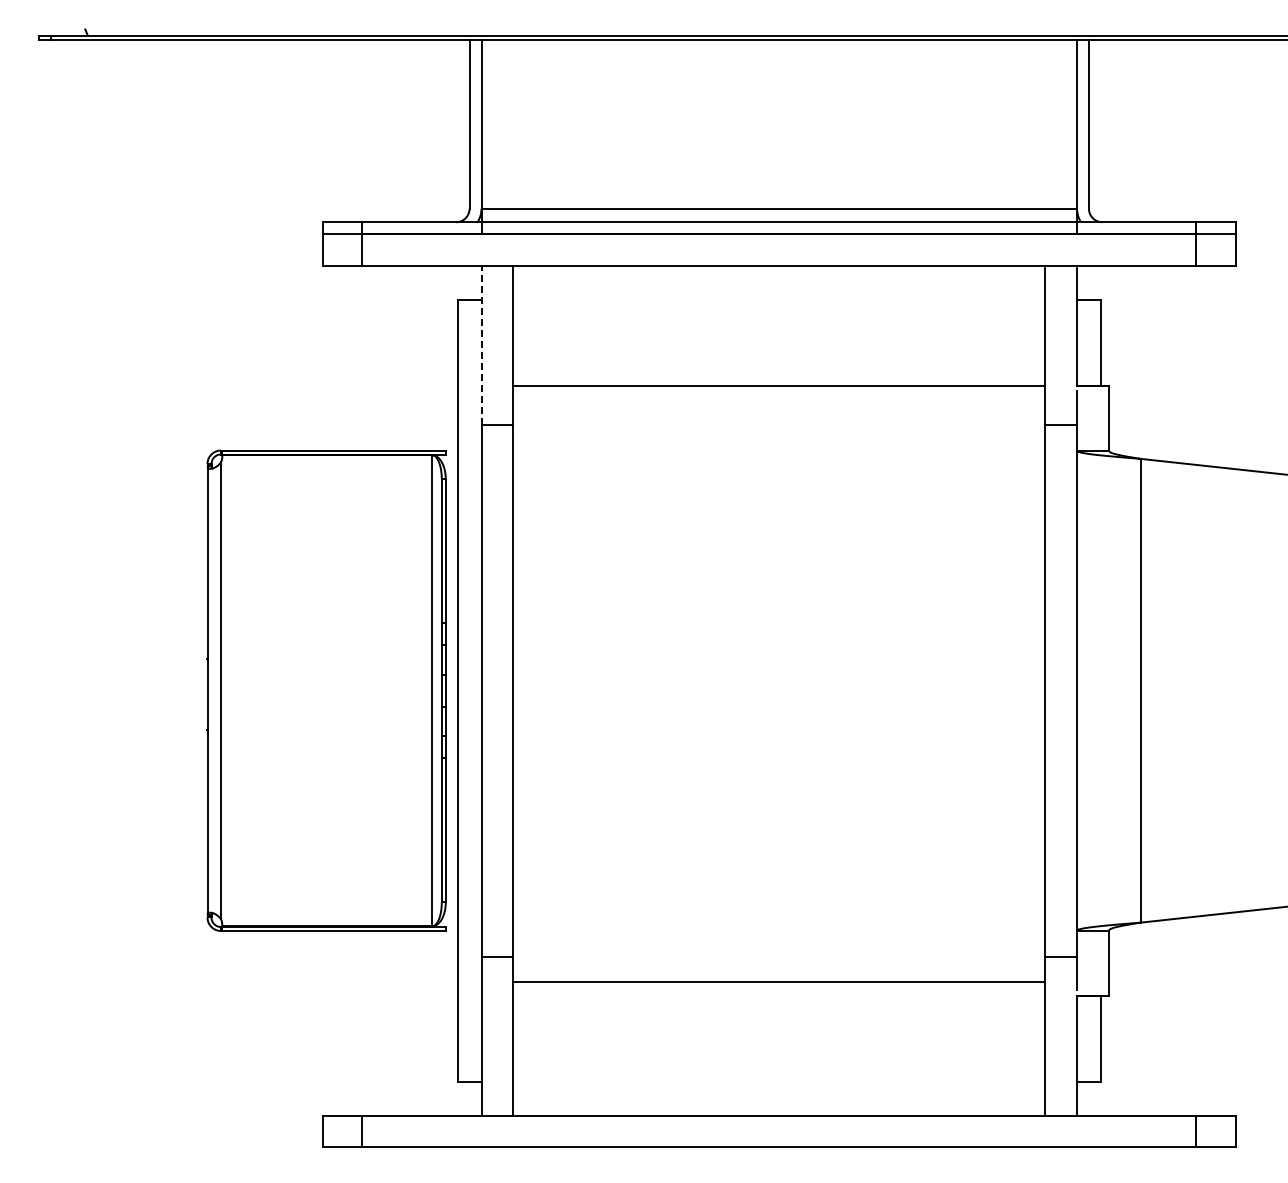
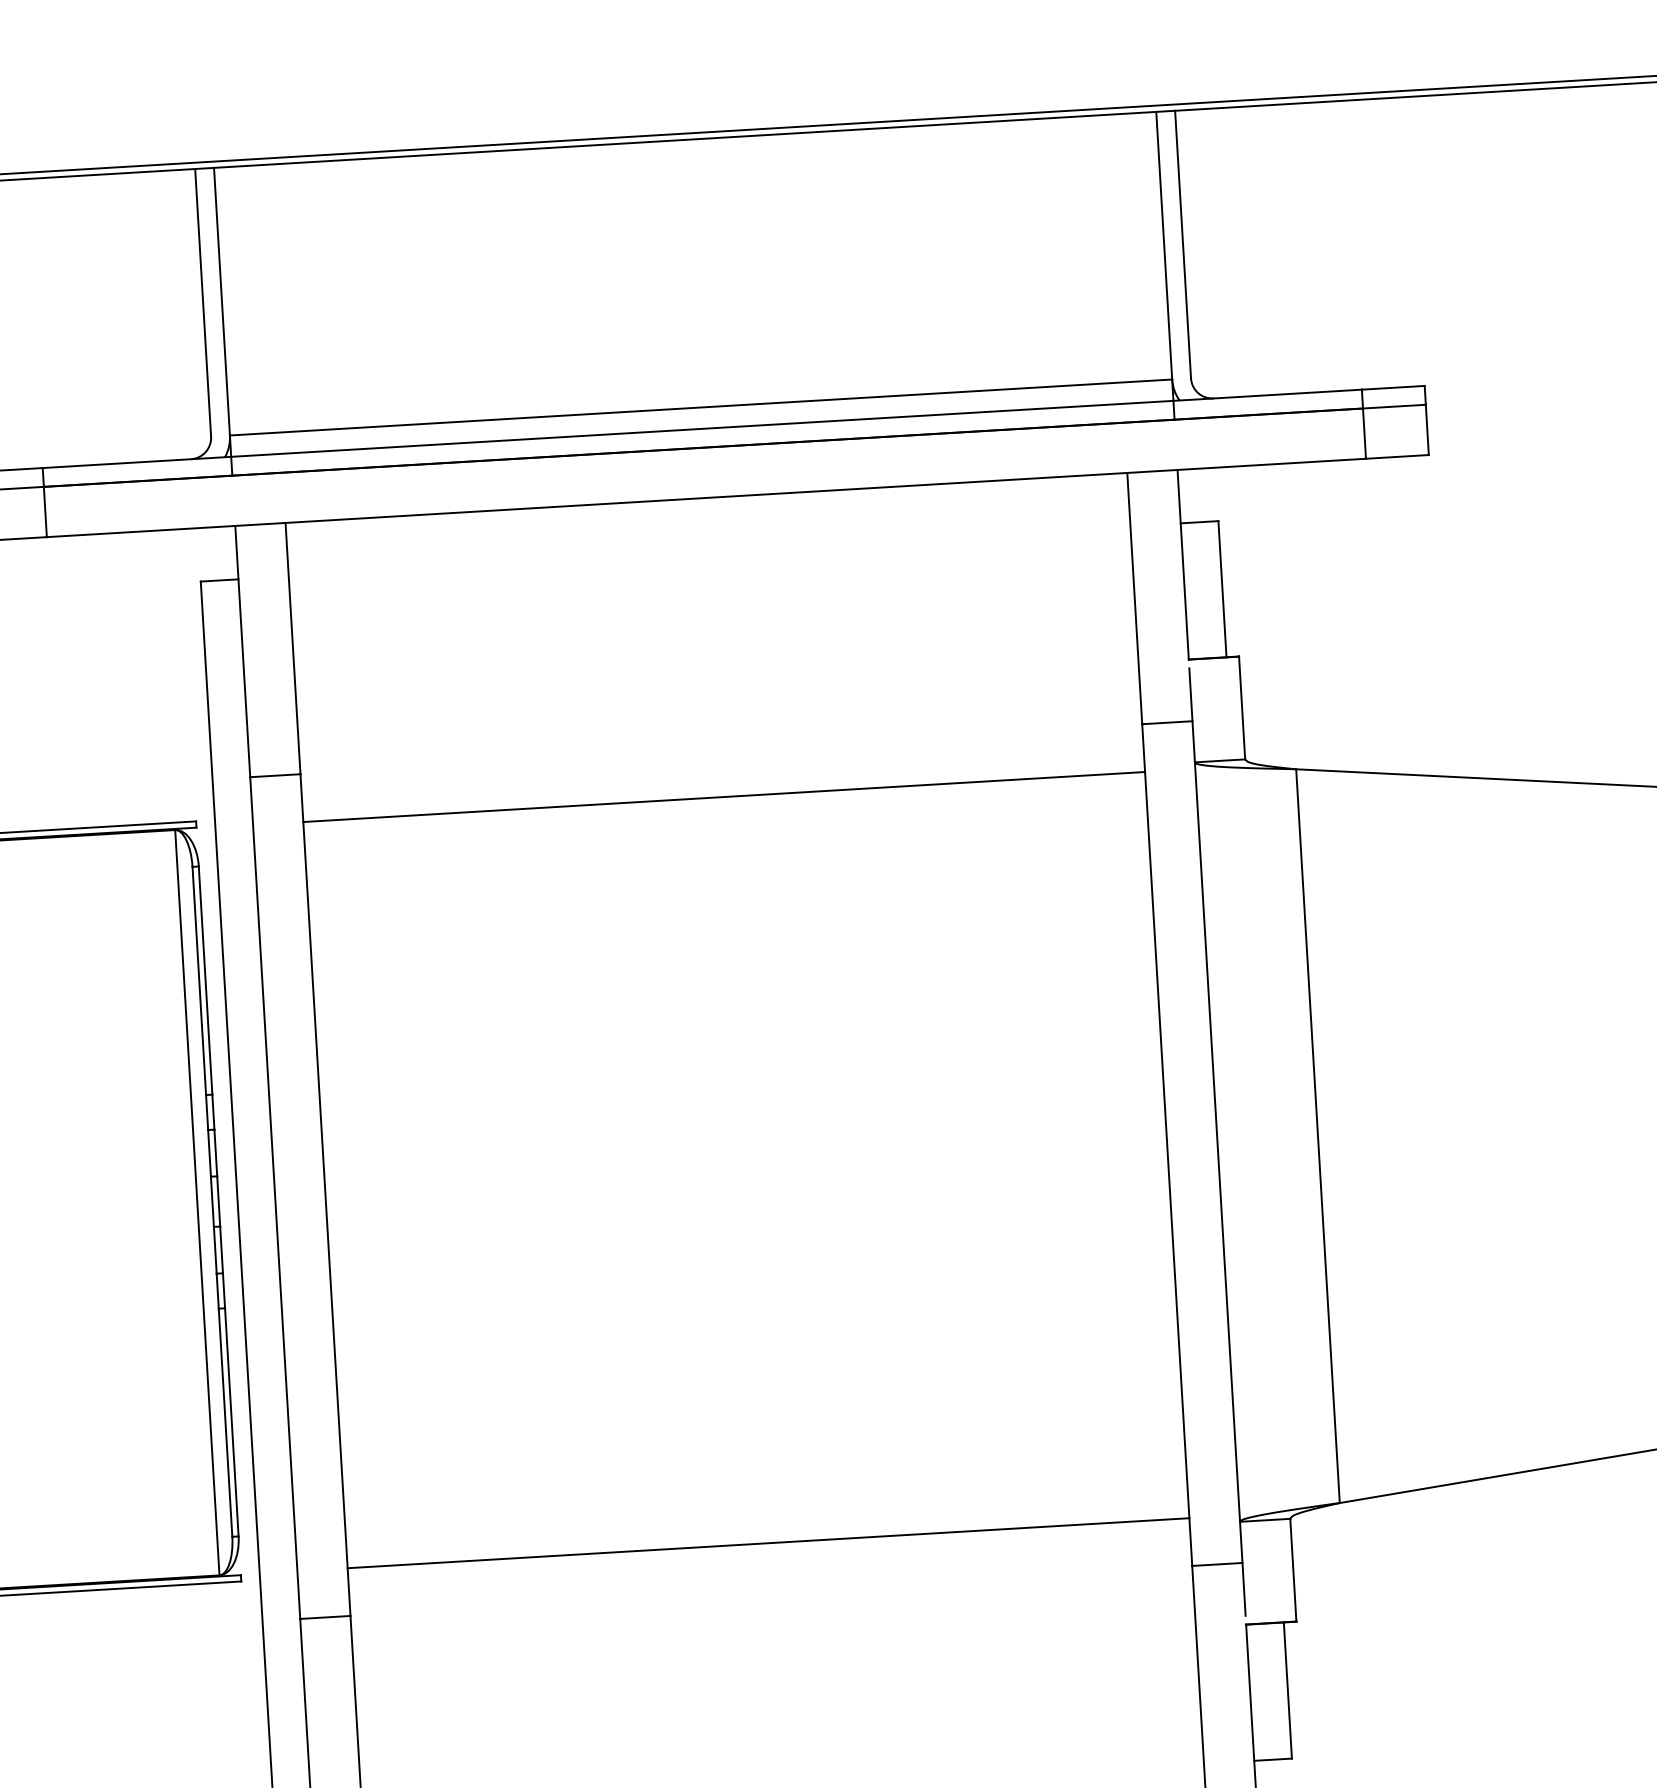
line: (481, 344) -> (242, 650), dashed -> solid
line: (779, 385) -> (724, 796), moved
line: (779, 981) -> (768, 1543), moved

